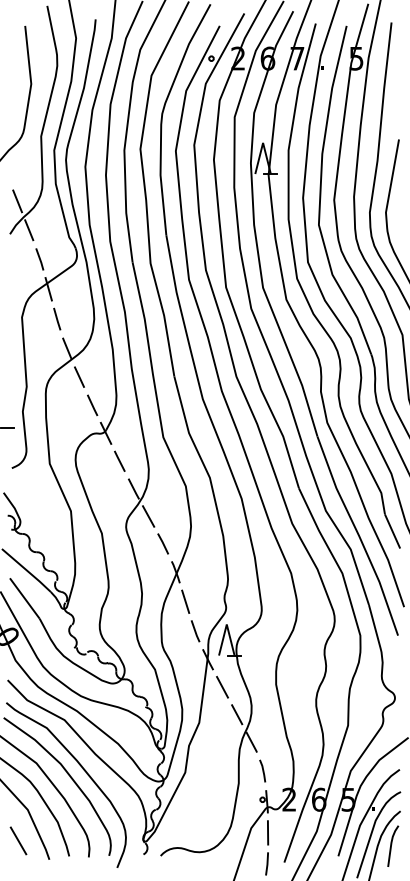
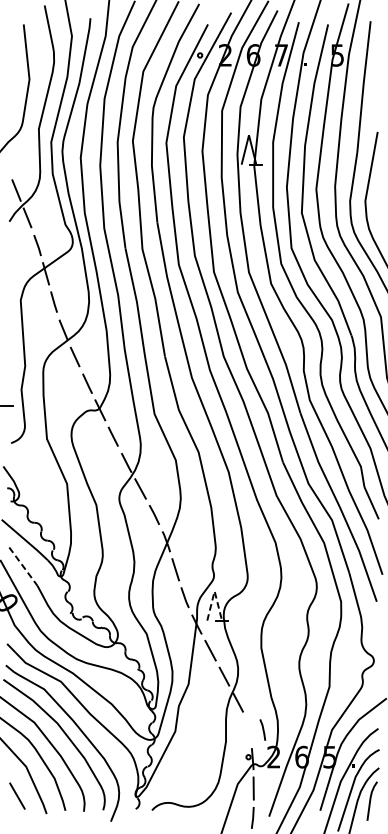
line: (25, 598) -> (24, 566), solid -> dashed
line: (226, 624) -> (214, 591), solid -> dashed
line: (262, 770) -> (262, 729), moved

